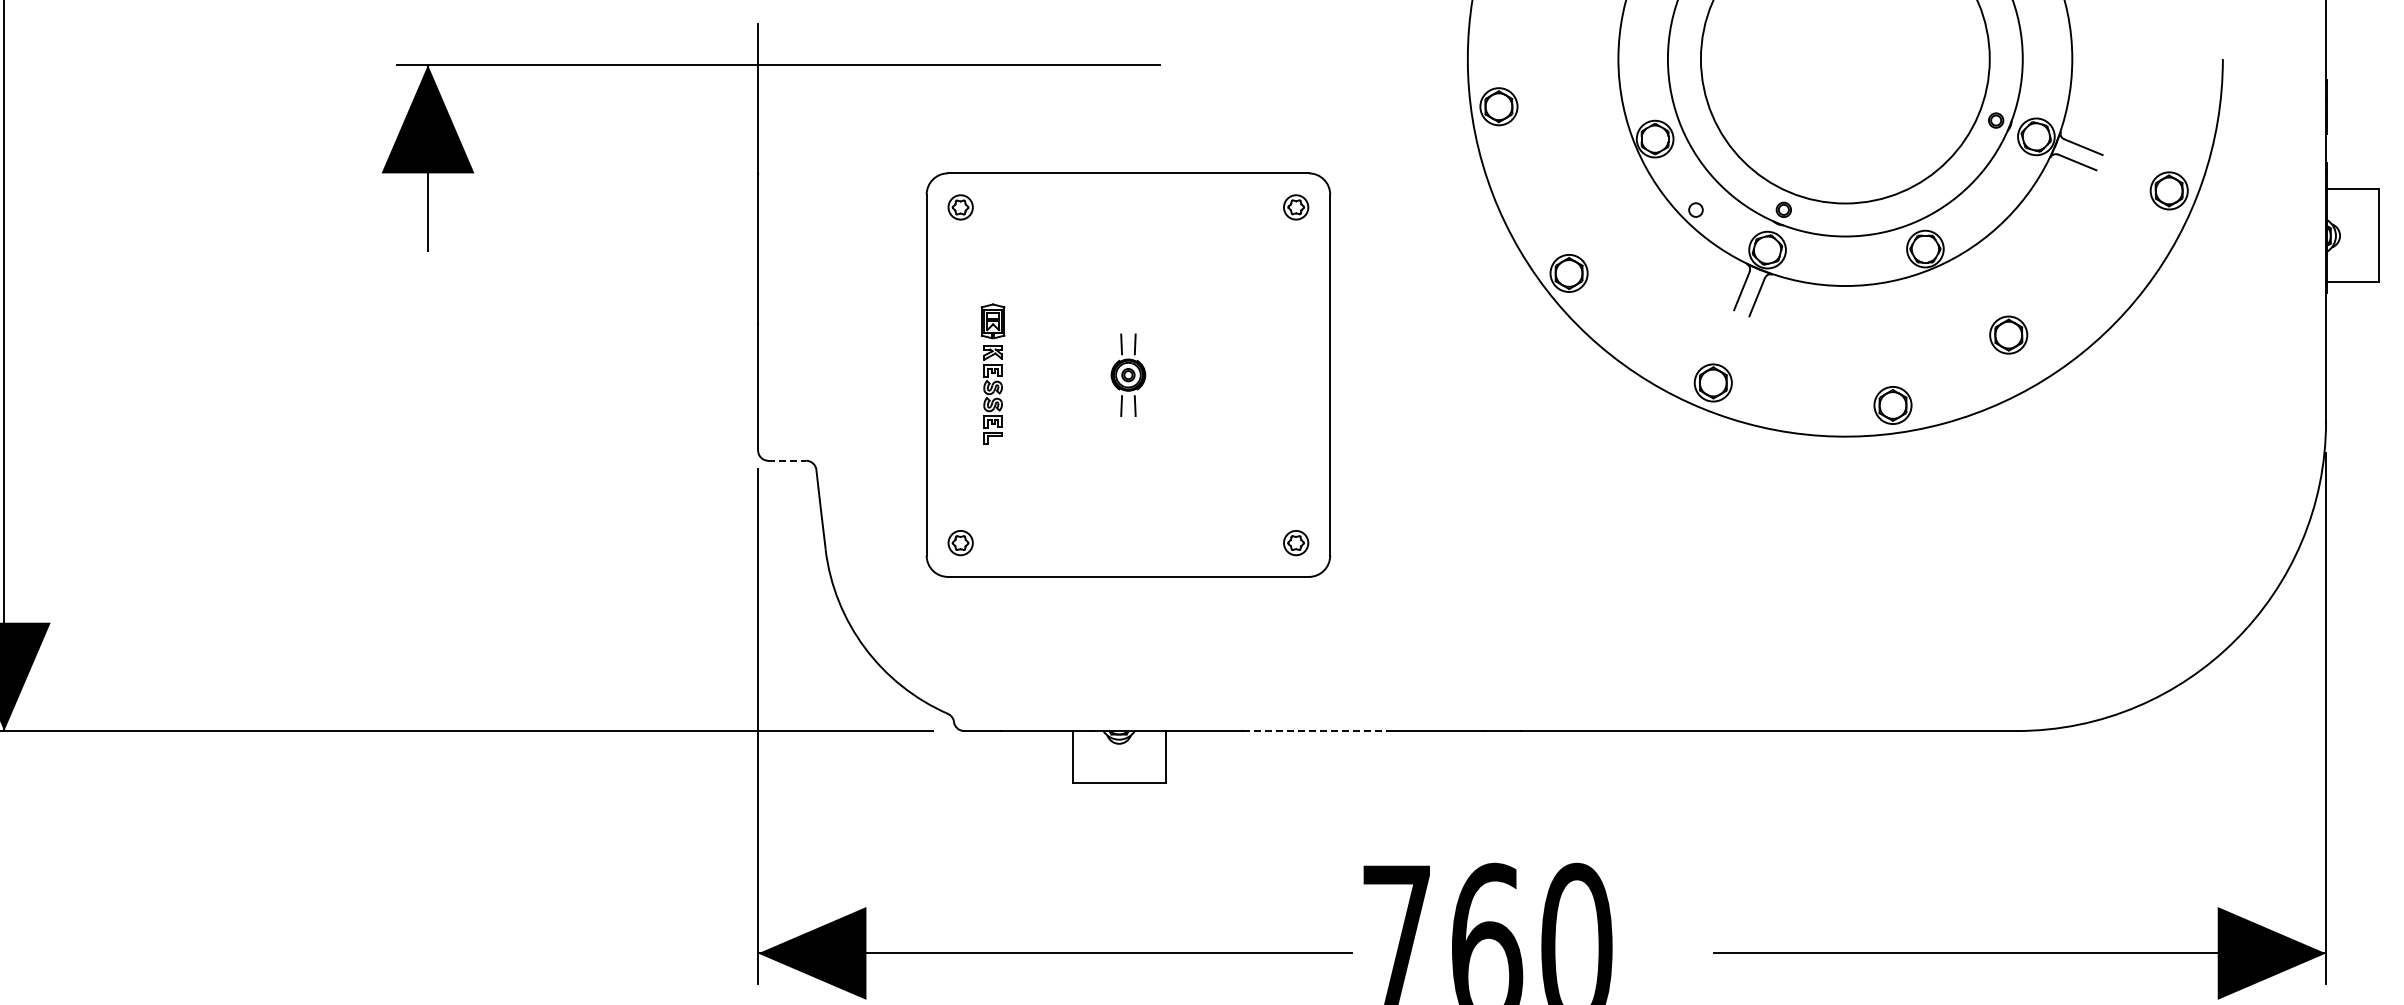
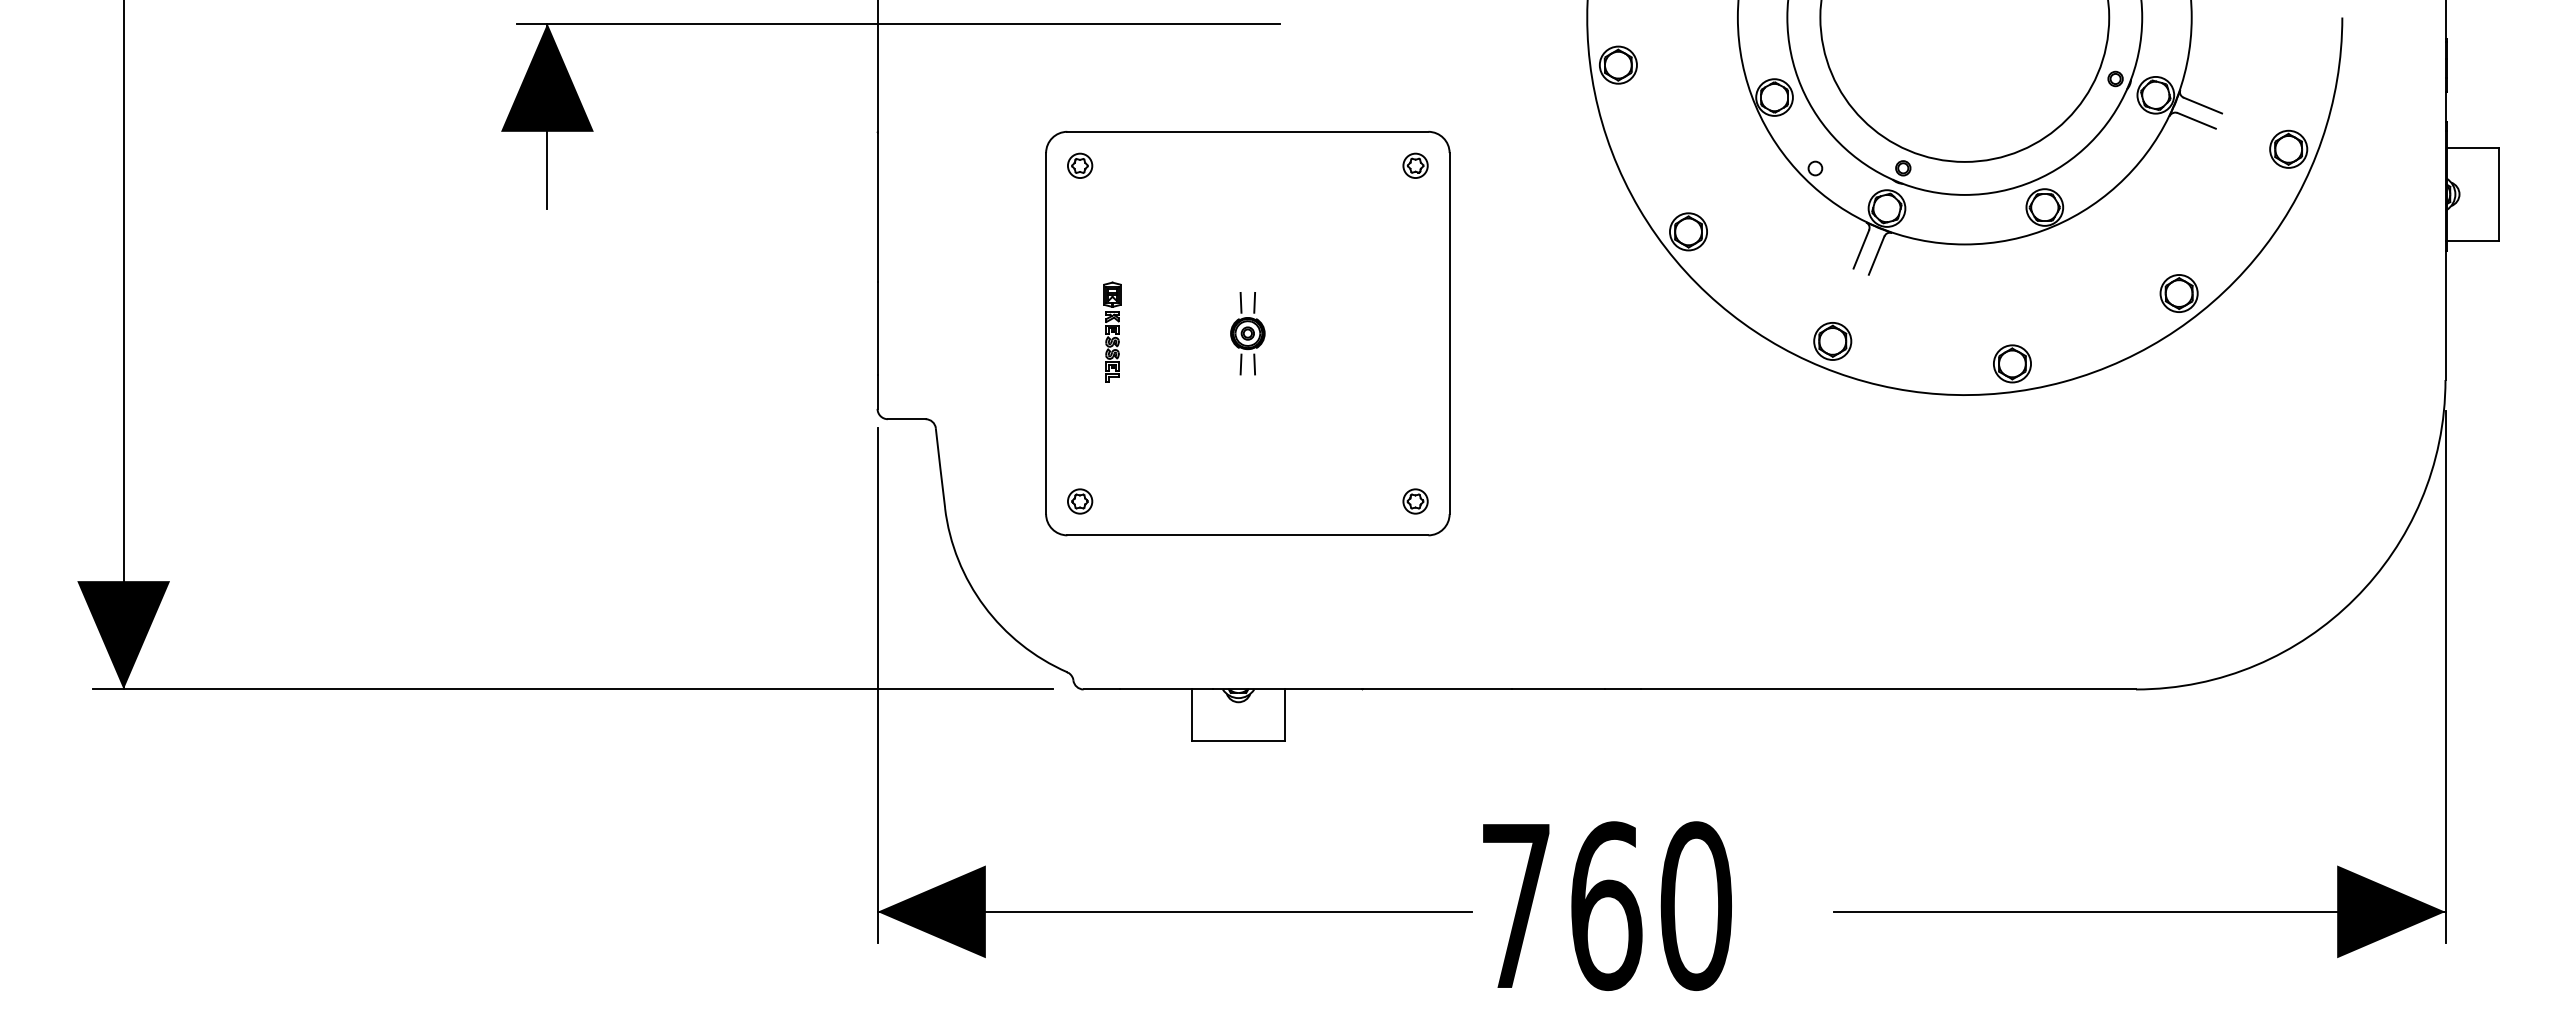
part: (2008, 335) -> (2178, 293), moved
part: (993, 373) -> (1112, 331), size x0.71
line: (787, 461) -> (906, 419), dashed -> solid
line: (1318, 731) -> (1437, 689), dashed -> solid

